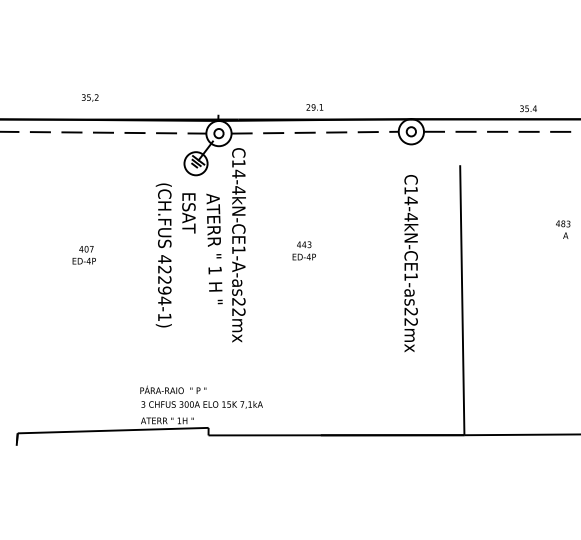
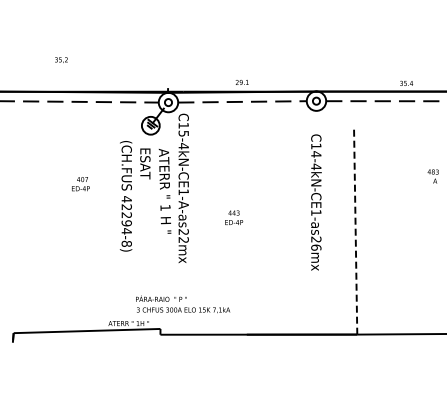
text: (90, 97) -> (61, 59), moved
text: (238, 173) -> (183, 133), C14-4kN-CE1-A-as22mx -> C15-4kN-CE1-A-as22mx
text: (304, 250) -> (234, 217), moved
text: (83, 255) -> (80, 184), moved
line: (462, 299) -> (355, 230), solid -> dashed
text: (164, 316) -> (126, 243), 42294-1) -> 42294-8)
text: (411, 322) -> (316, 247), C14-4kN-CE1-as22mx -> C14-4kN-CE1-as26mx
text: (202, 397) -> (183, 304), moved

